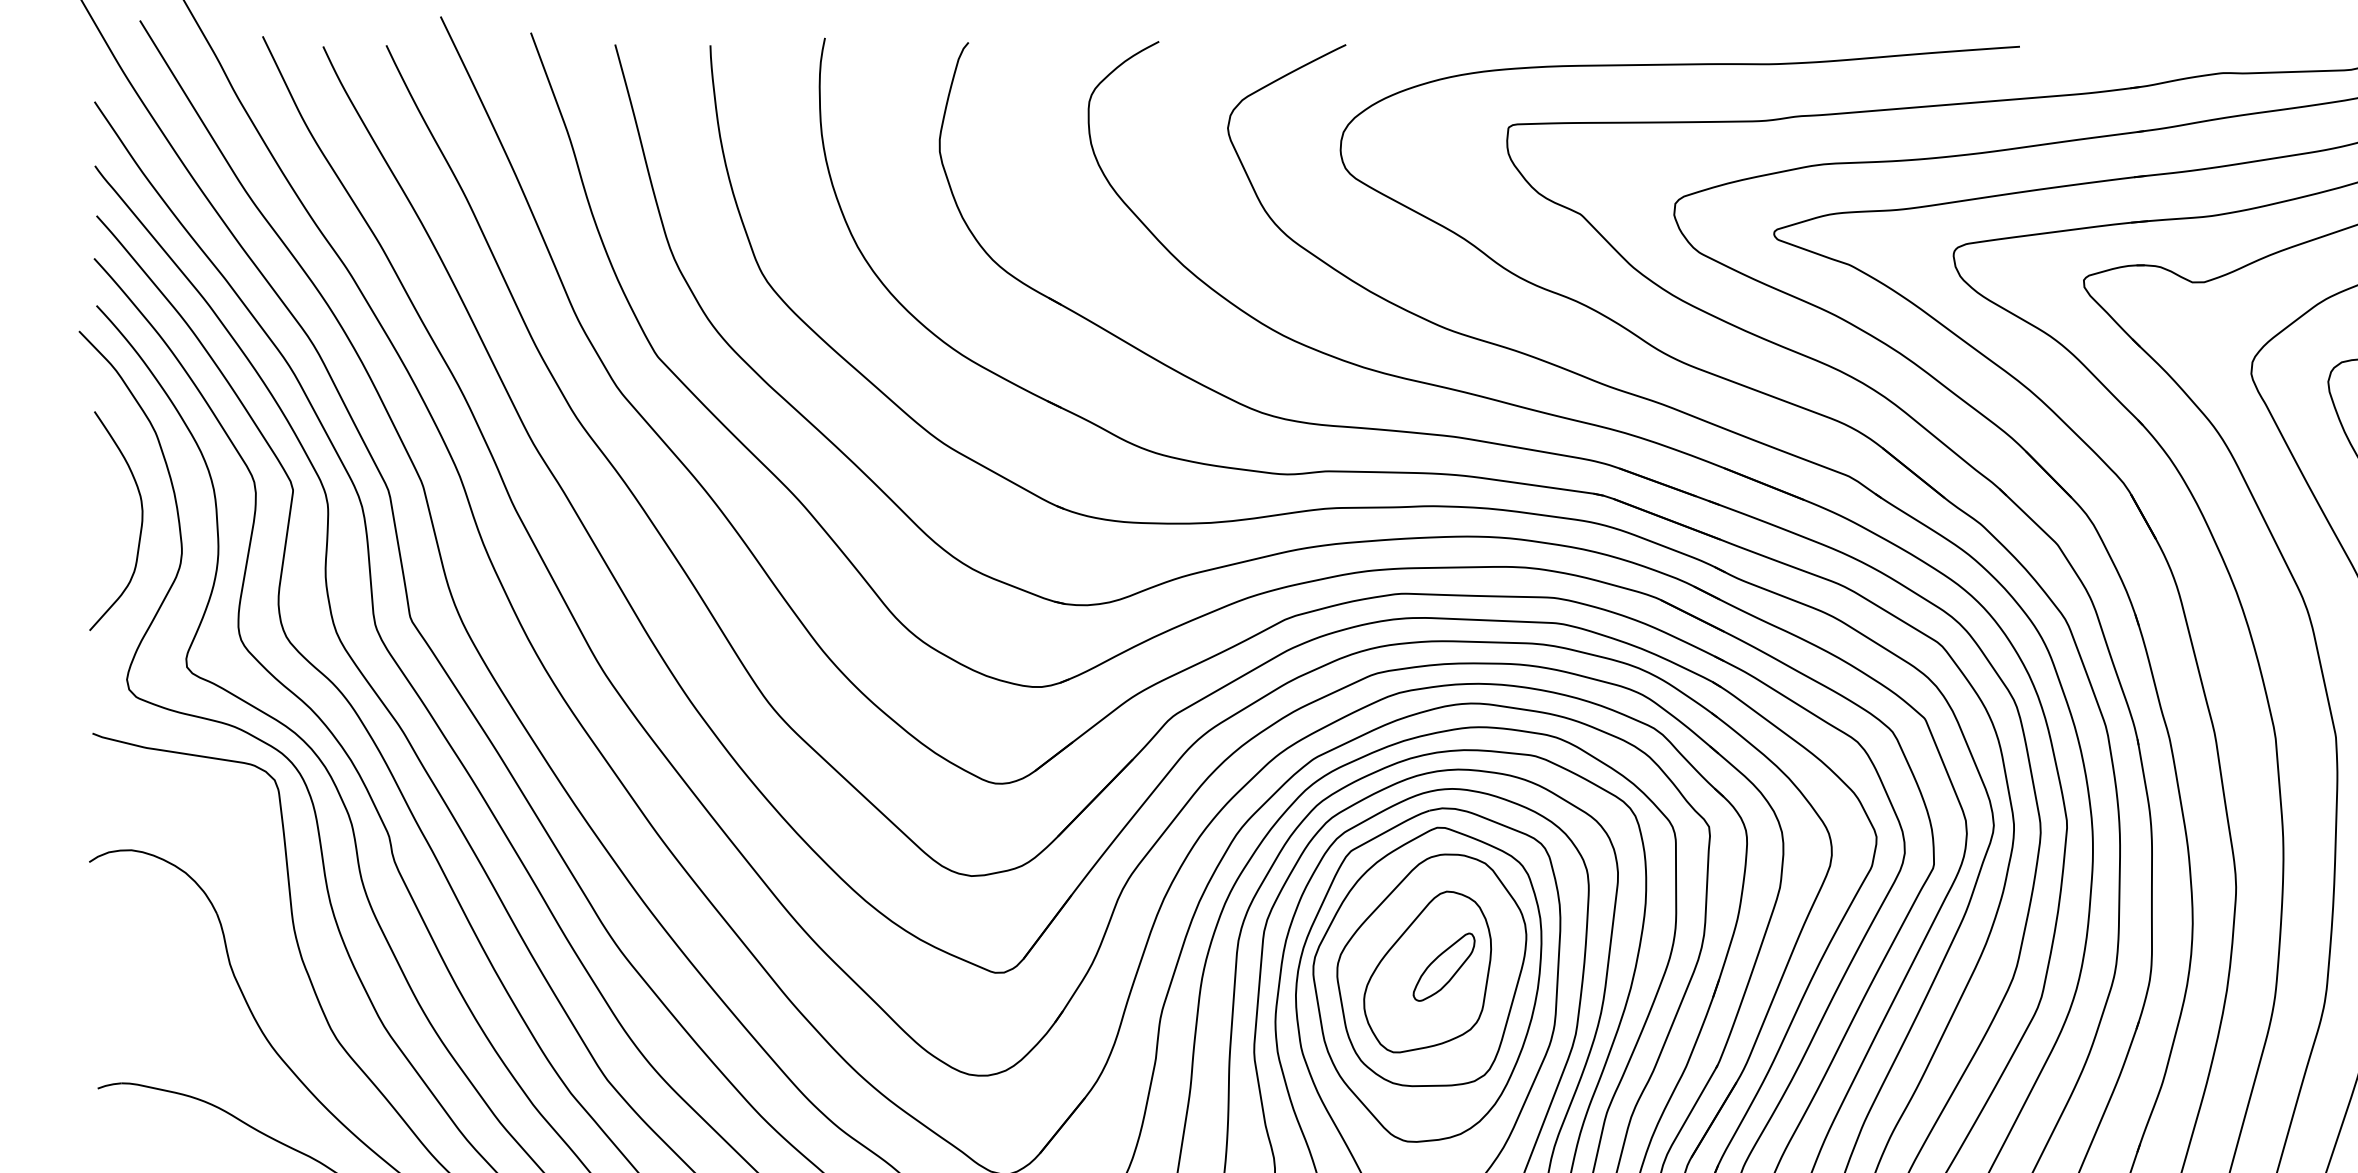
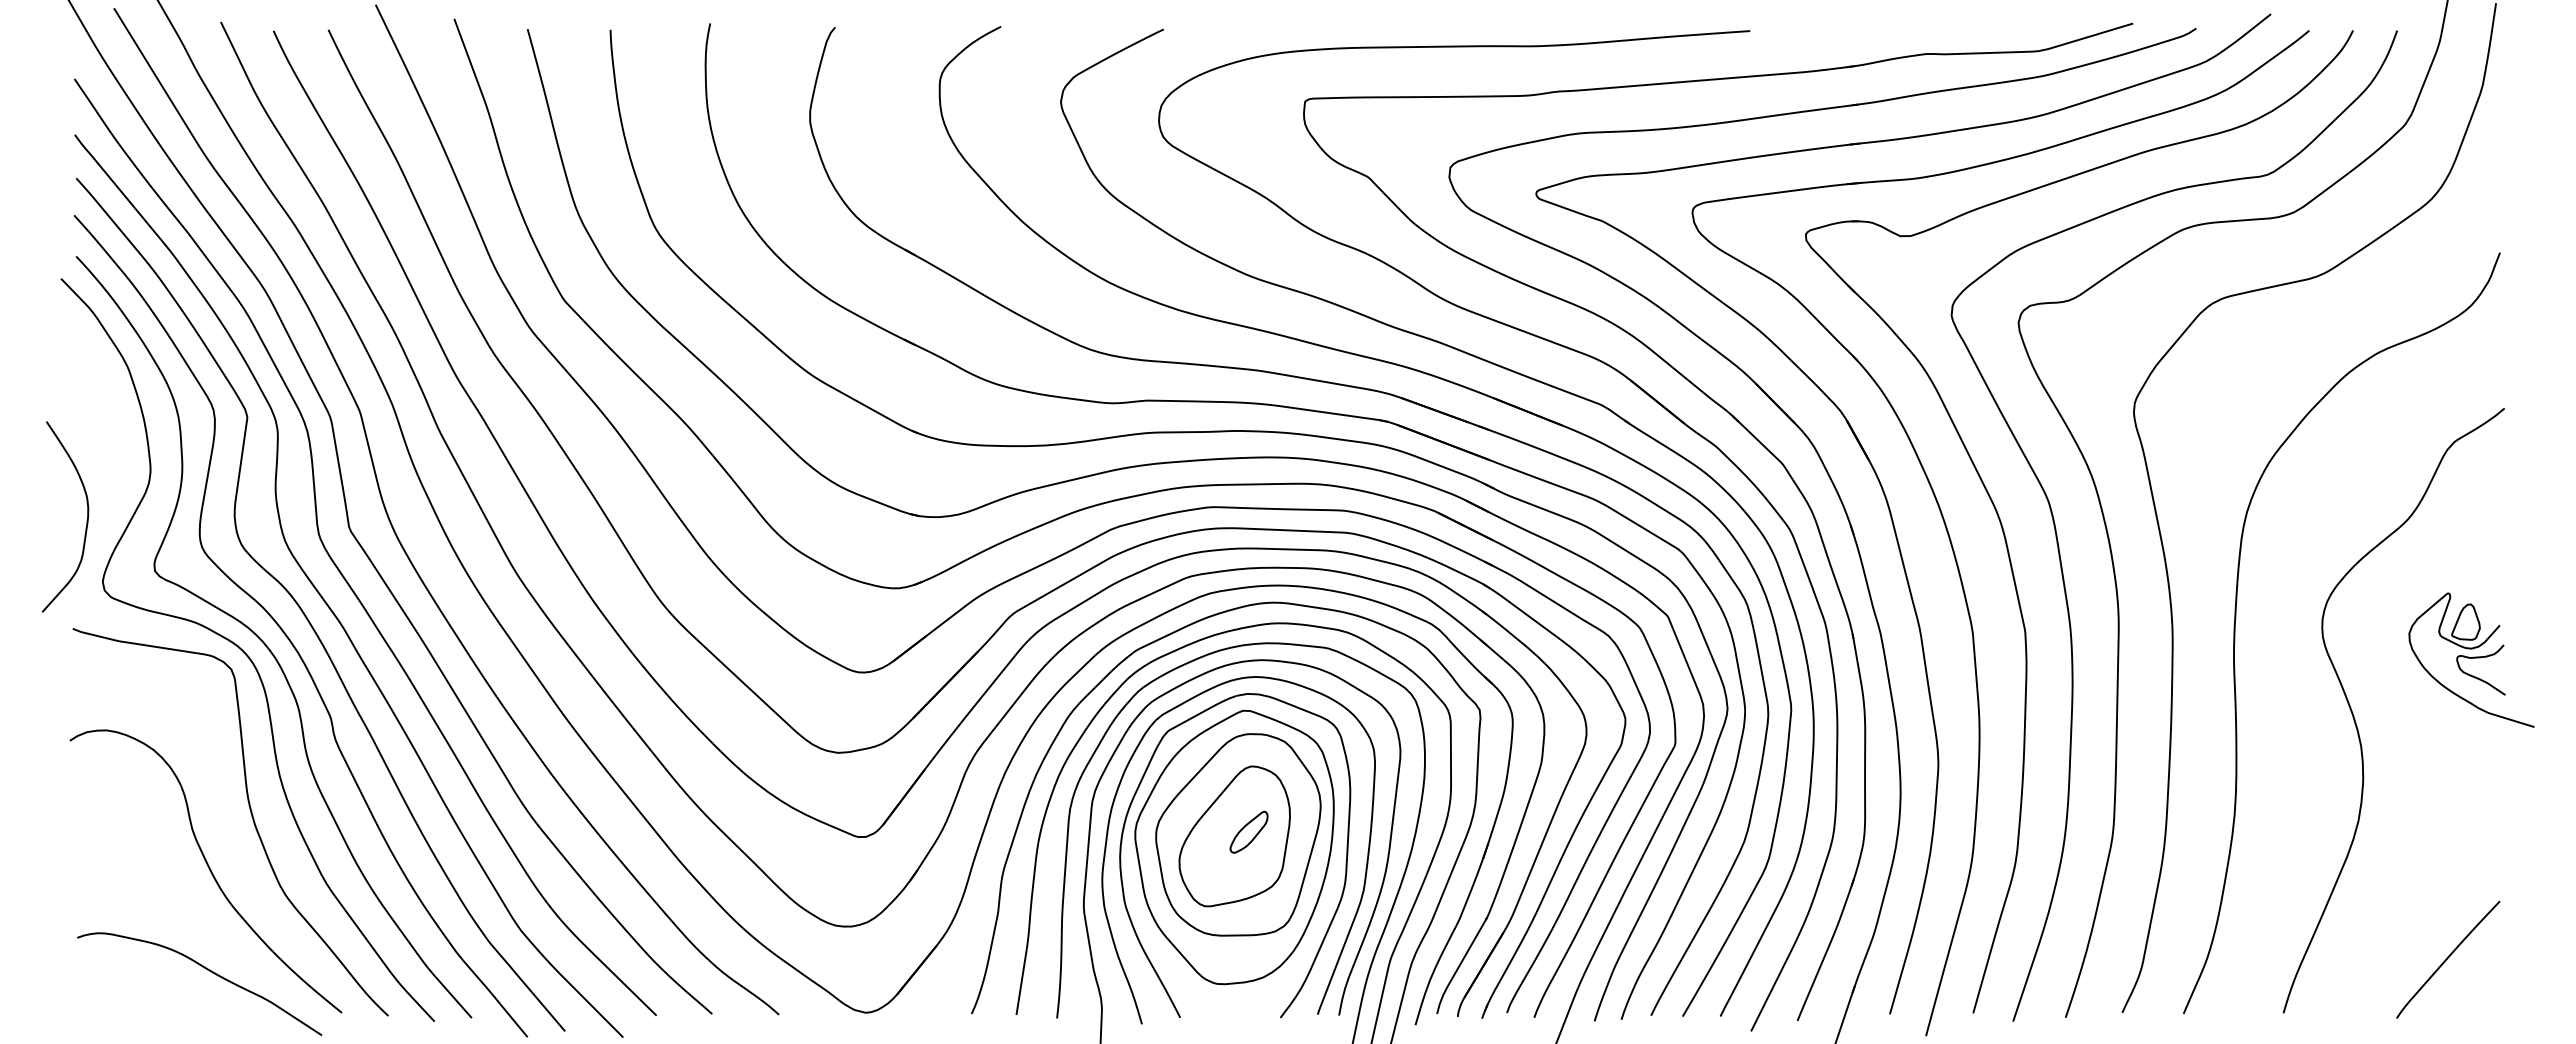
curve: (140, 525) -> (86, 520), moved
part: (1443, 967) -> (1248, 832), size x0.7

